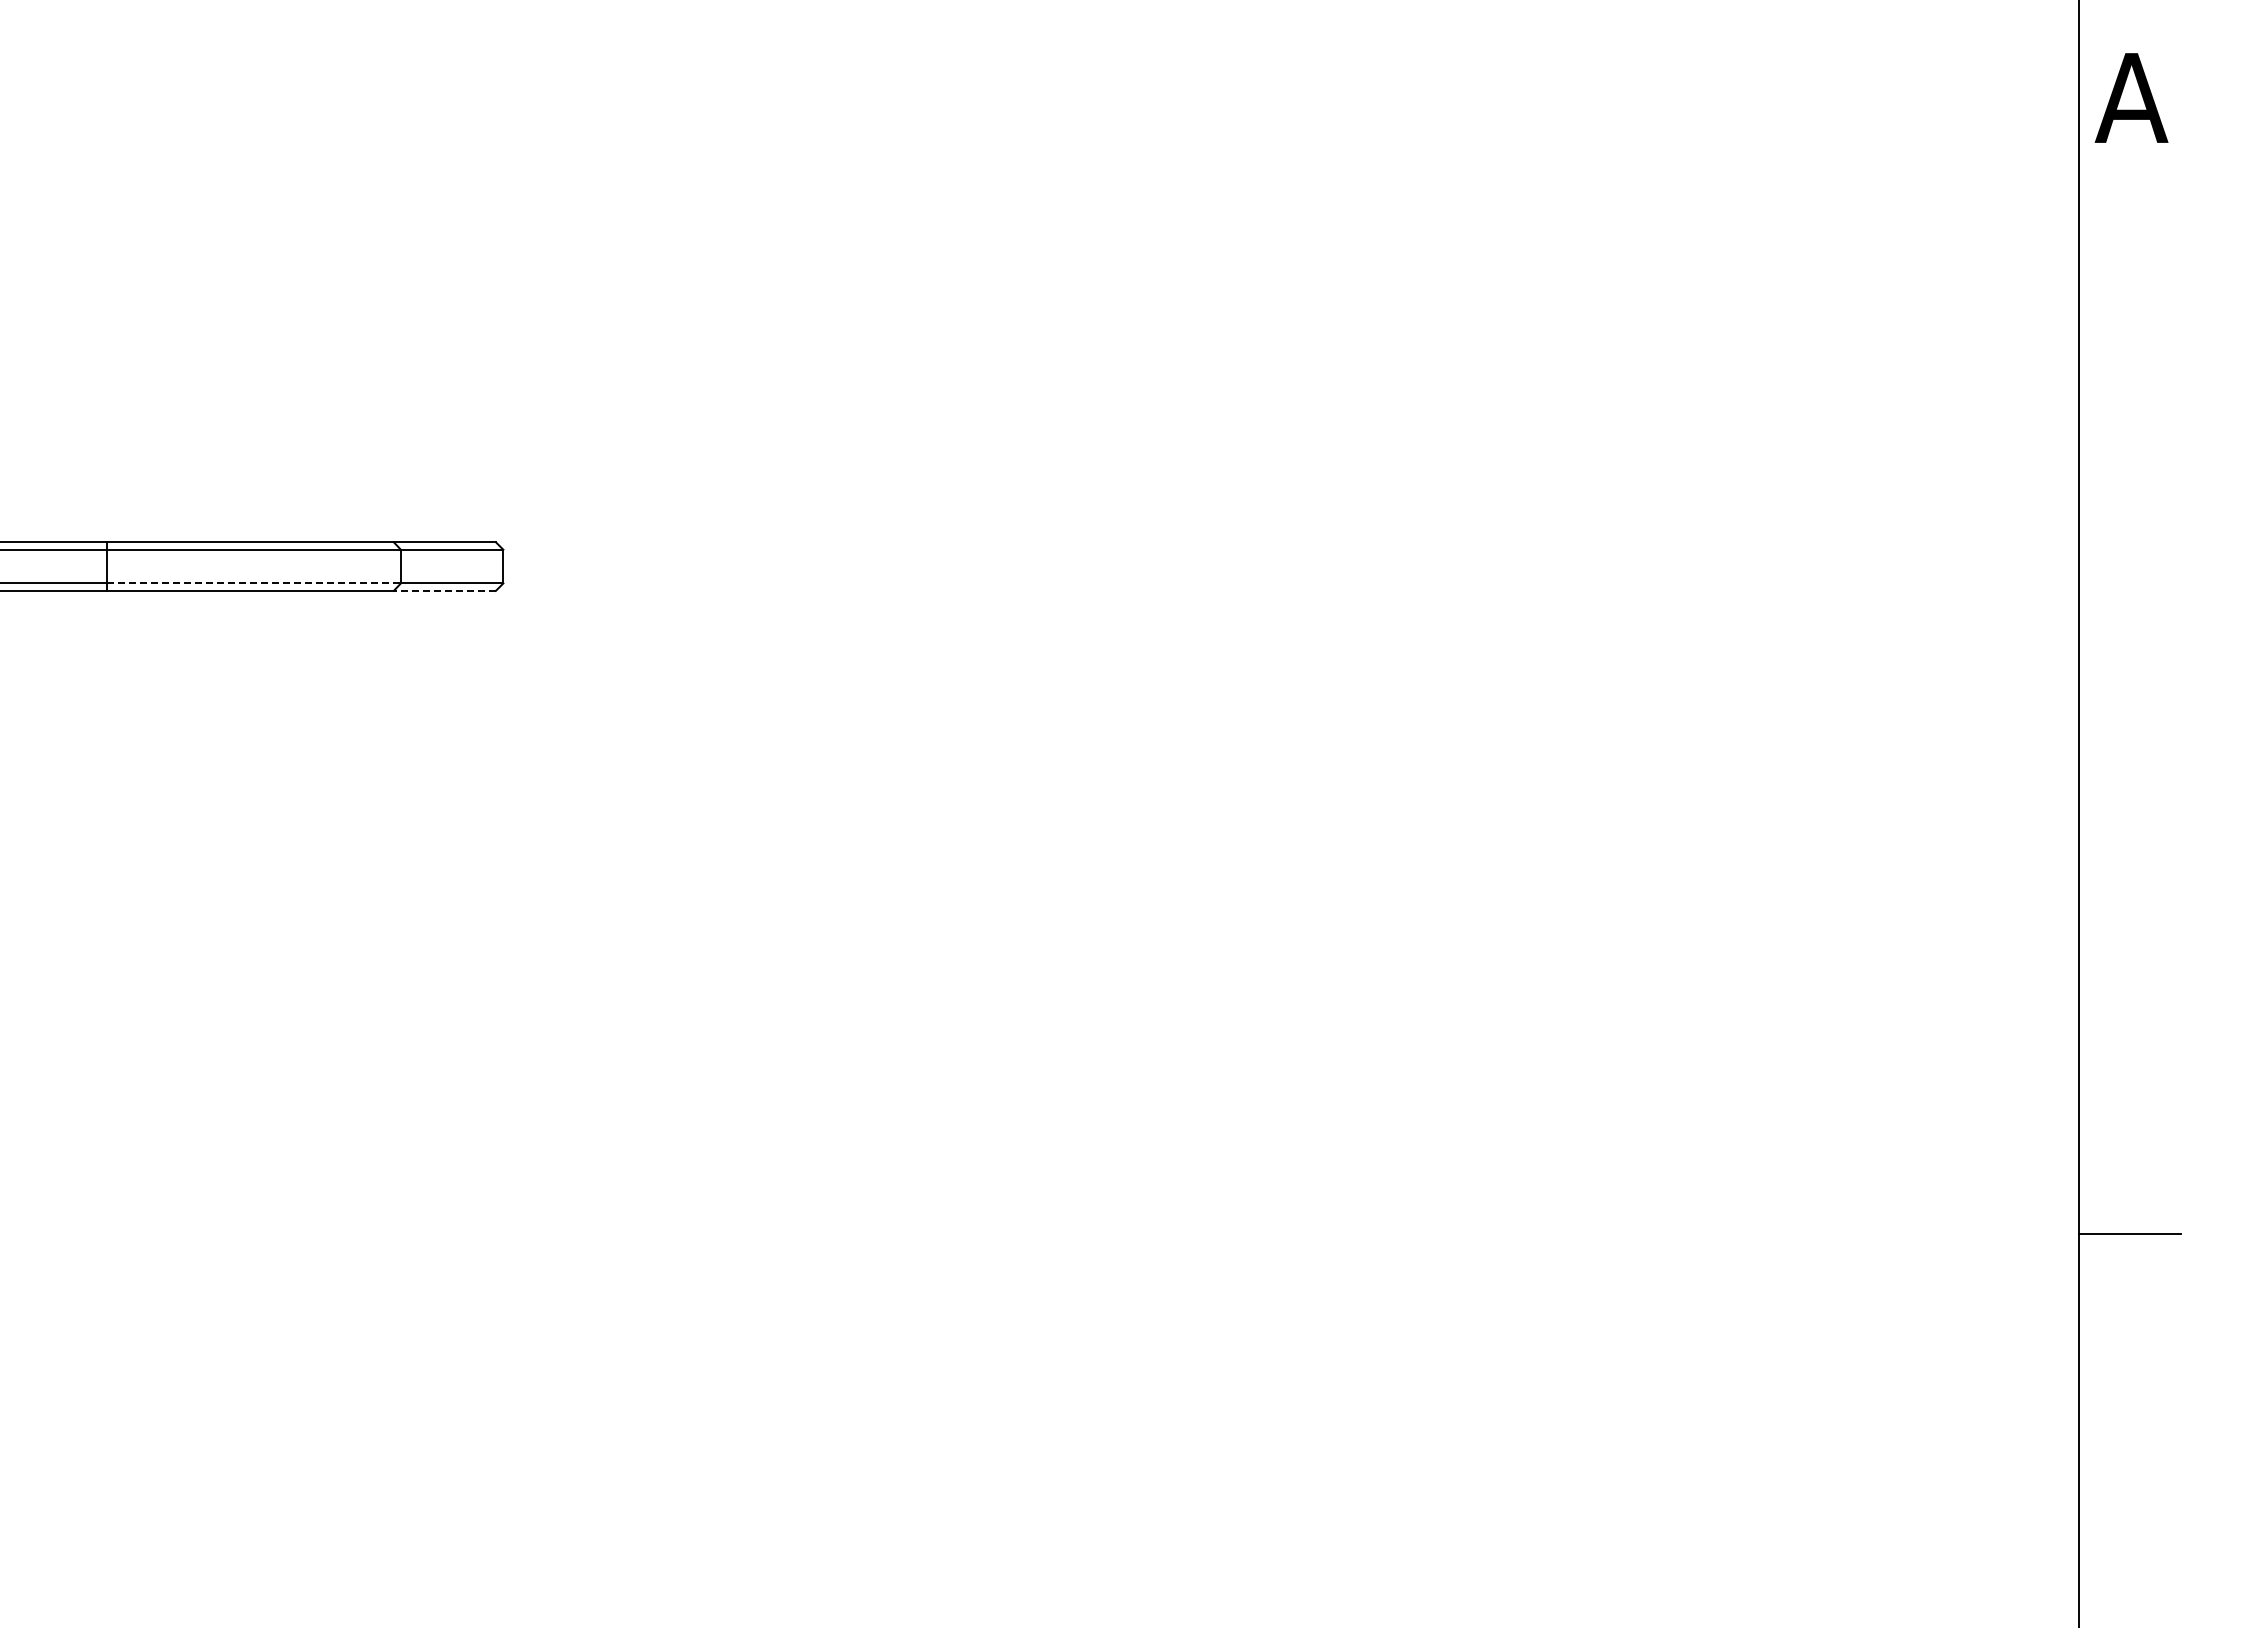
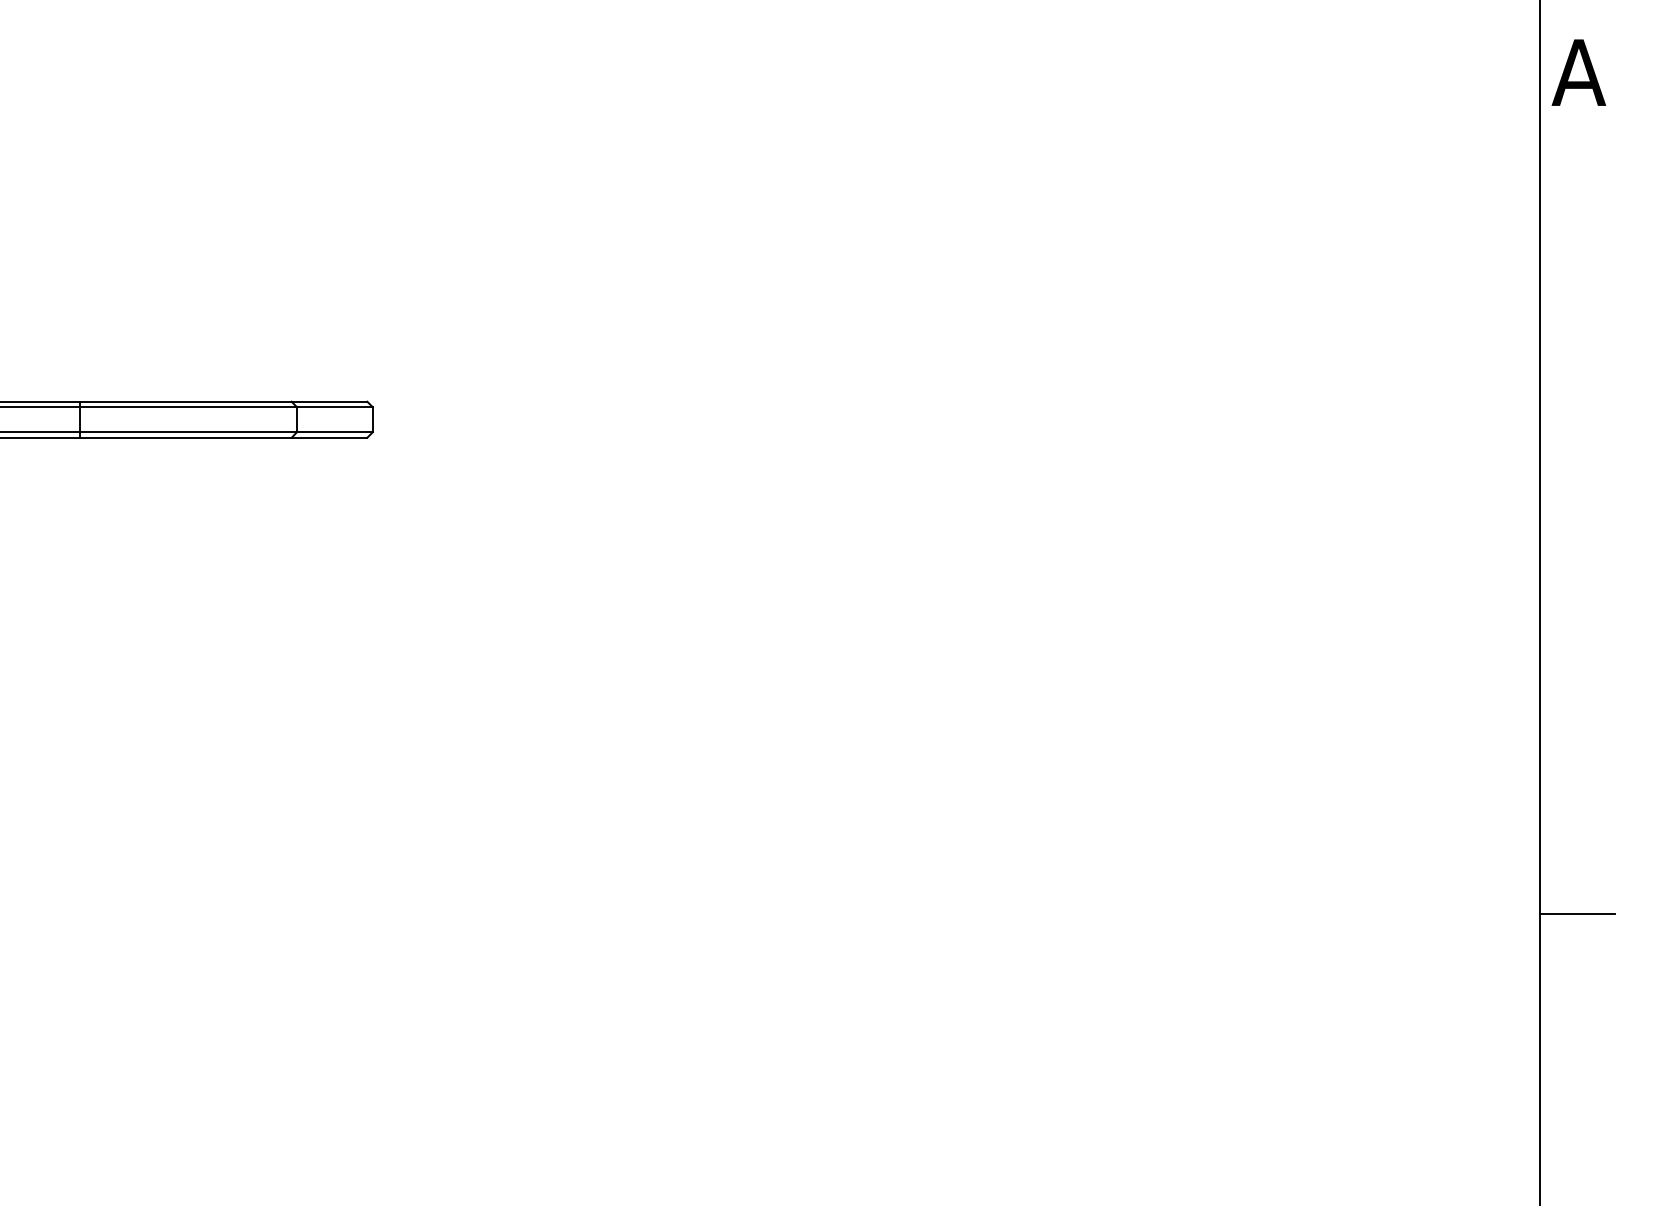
line: (254, 583) -> (188, 432), dashed -> solid
line: (444, 590) -> (329, 437), dashed -> solid

